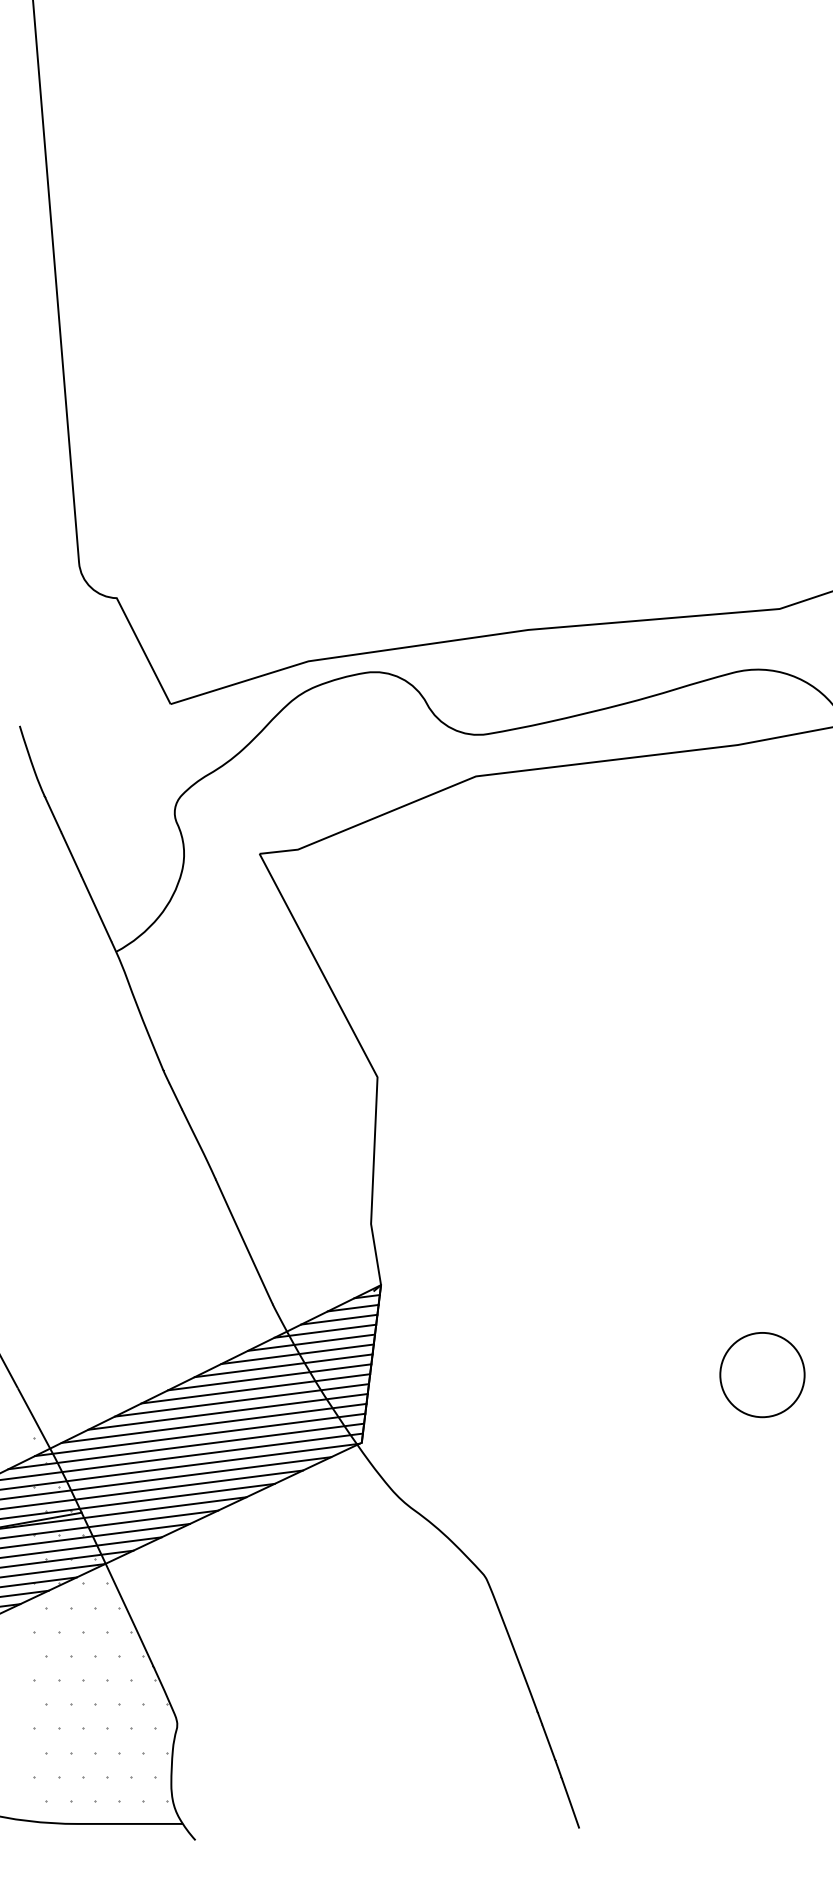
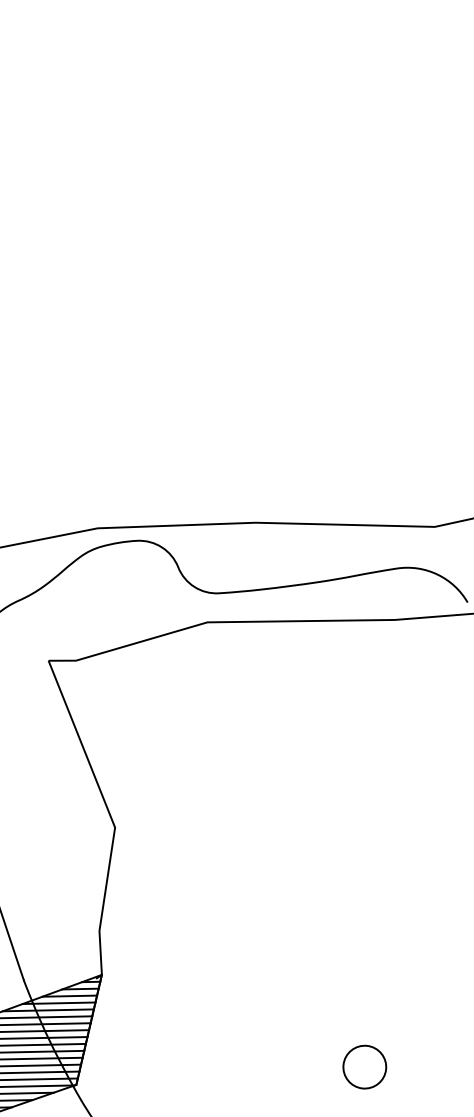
part: (762, 1374) -> (364, 1066), size x0.71

